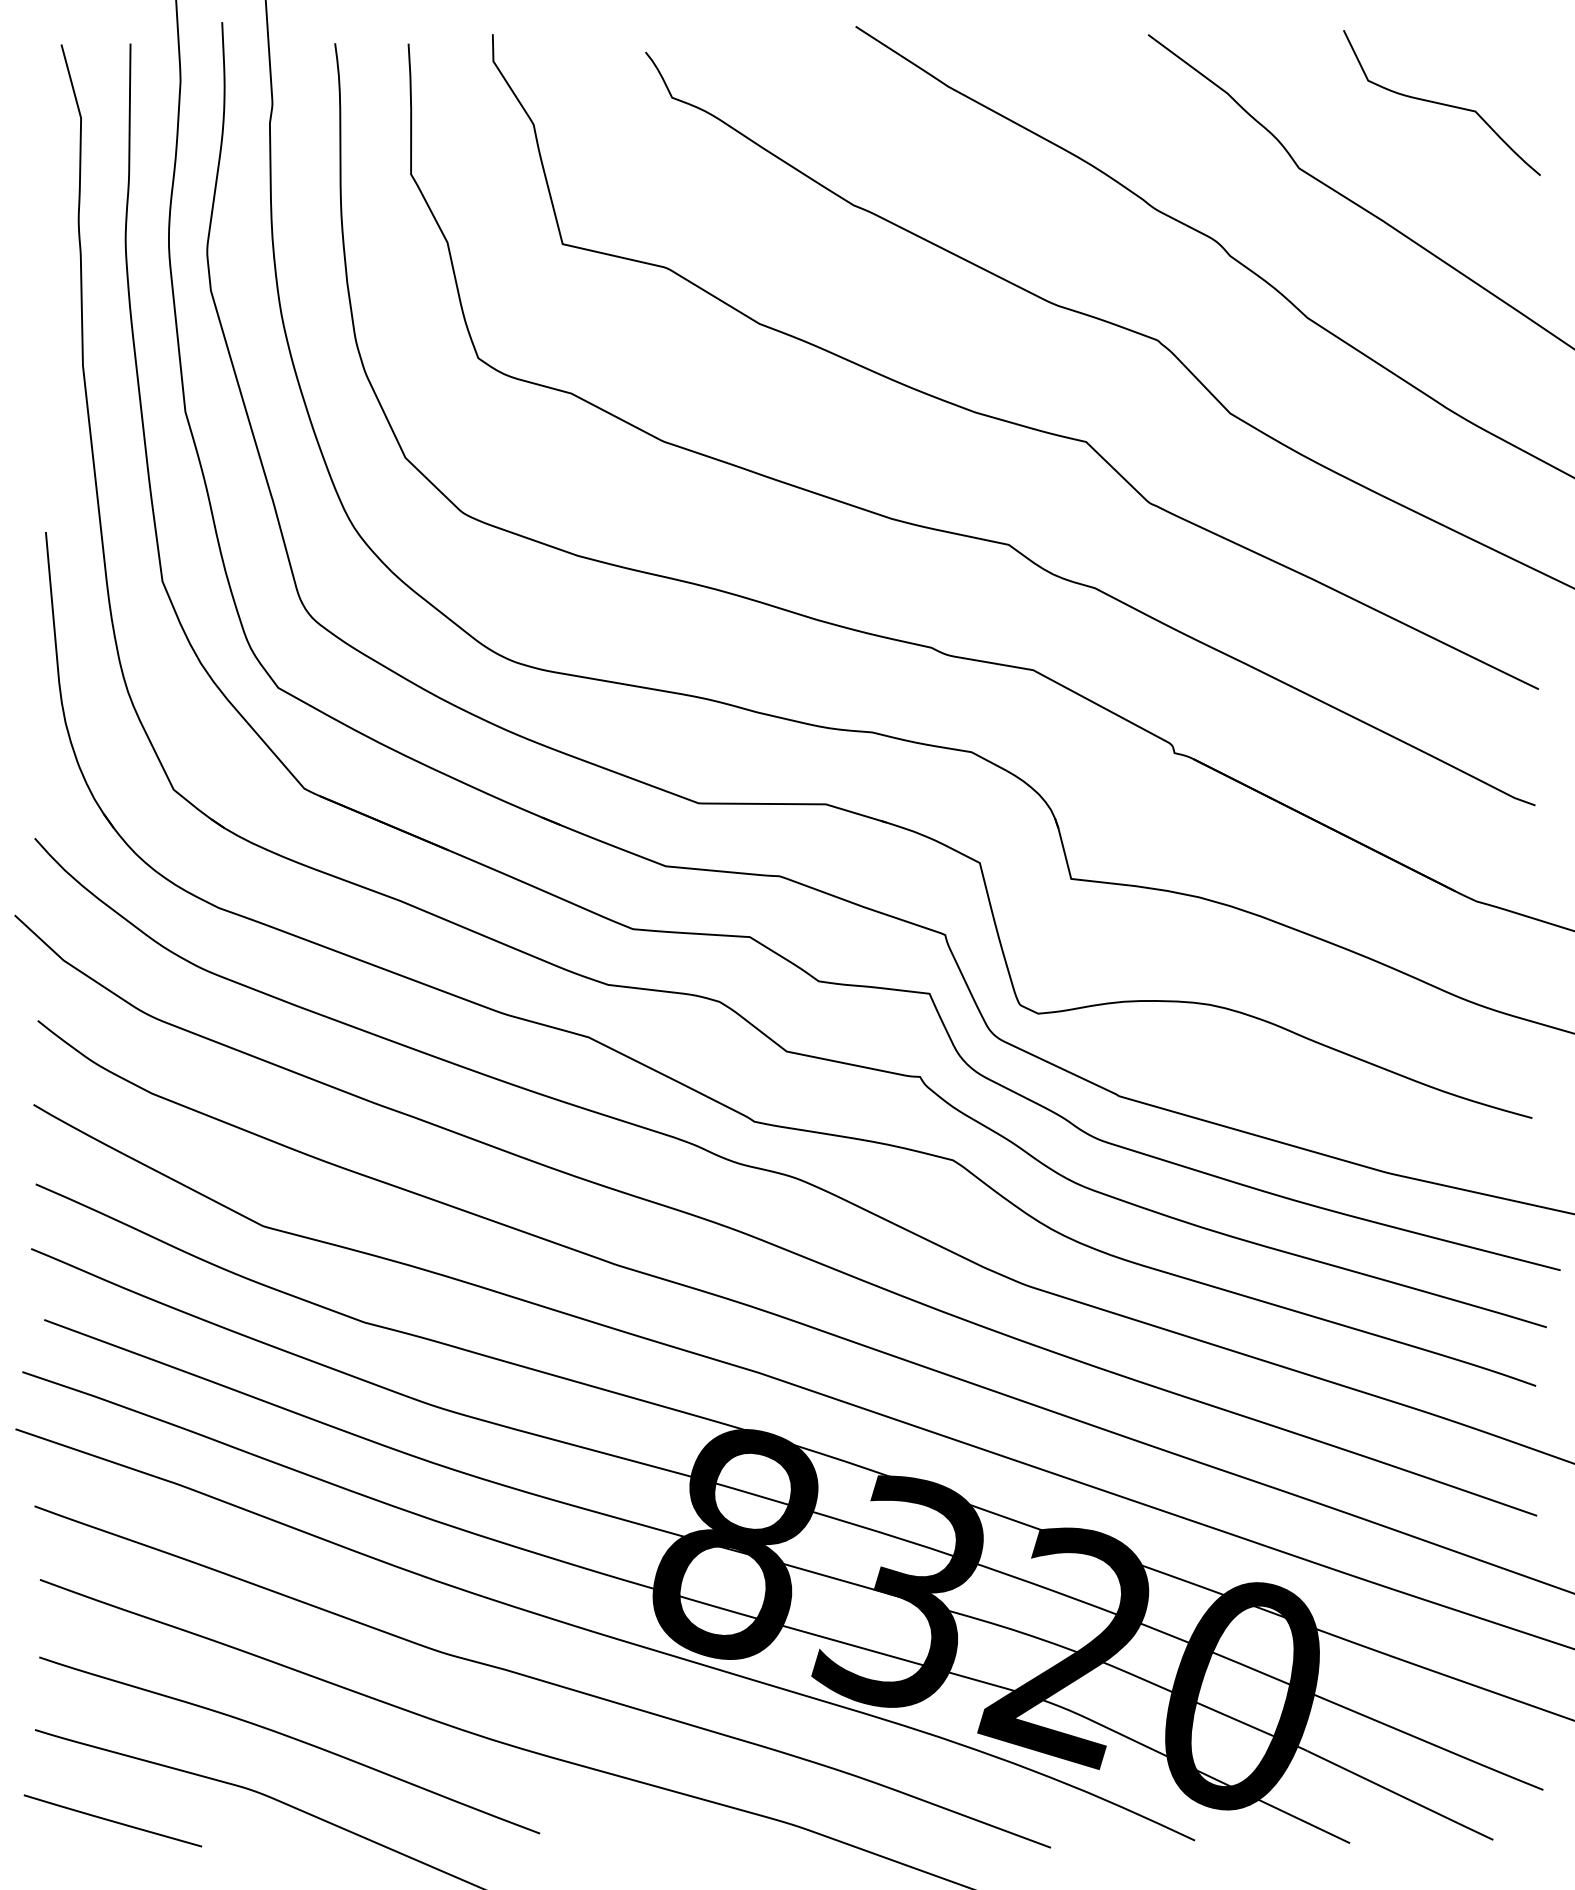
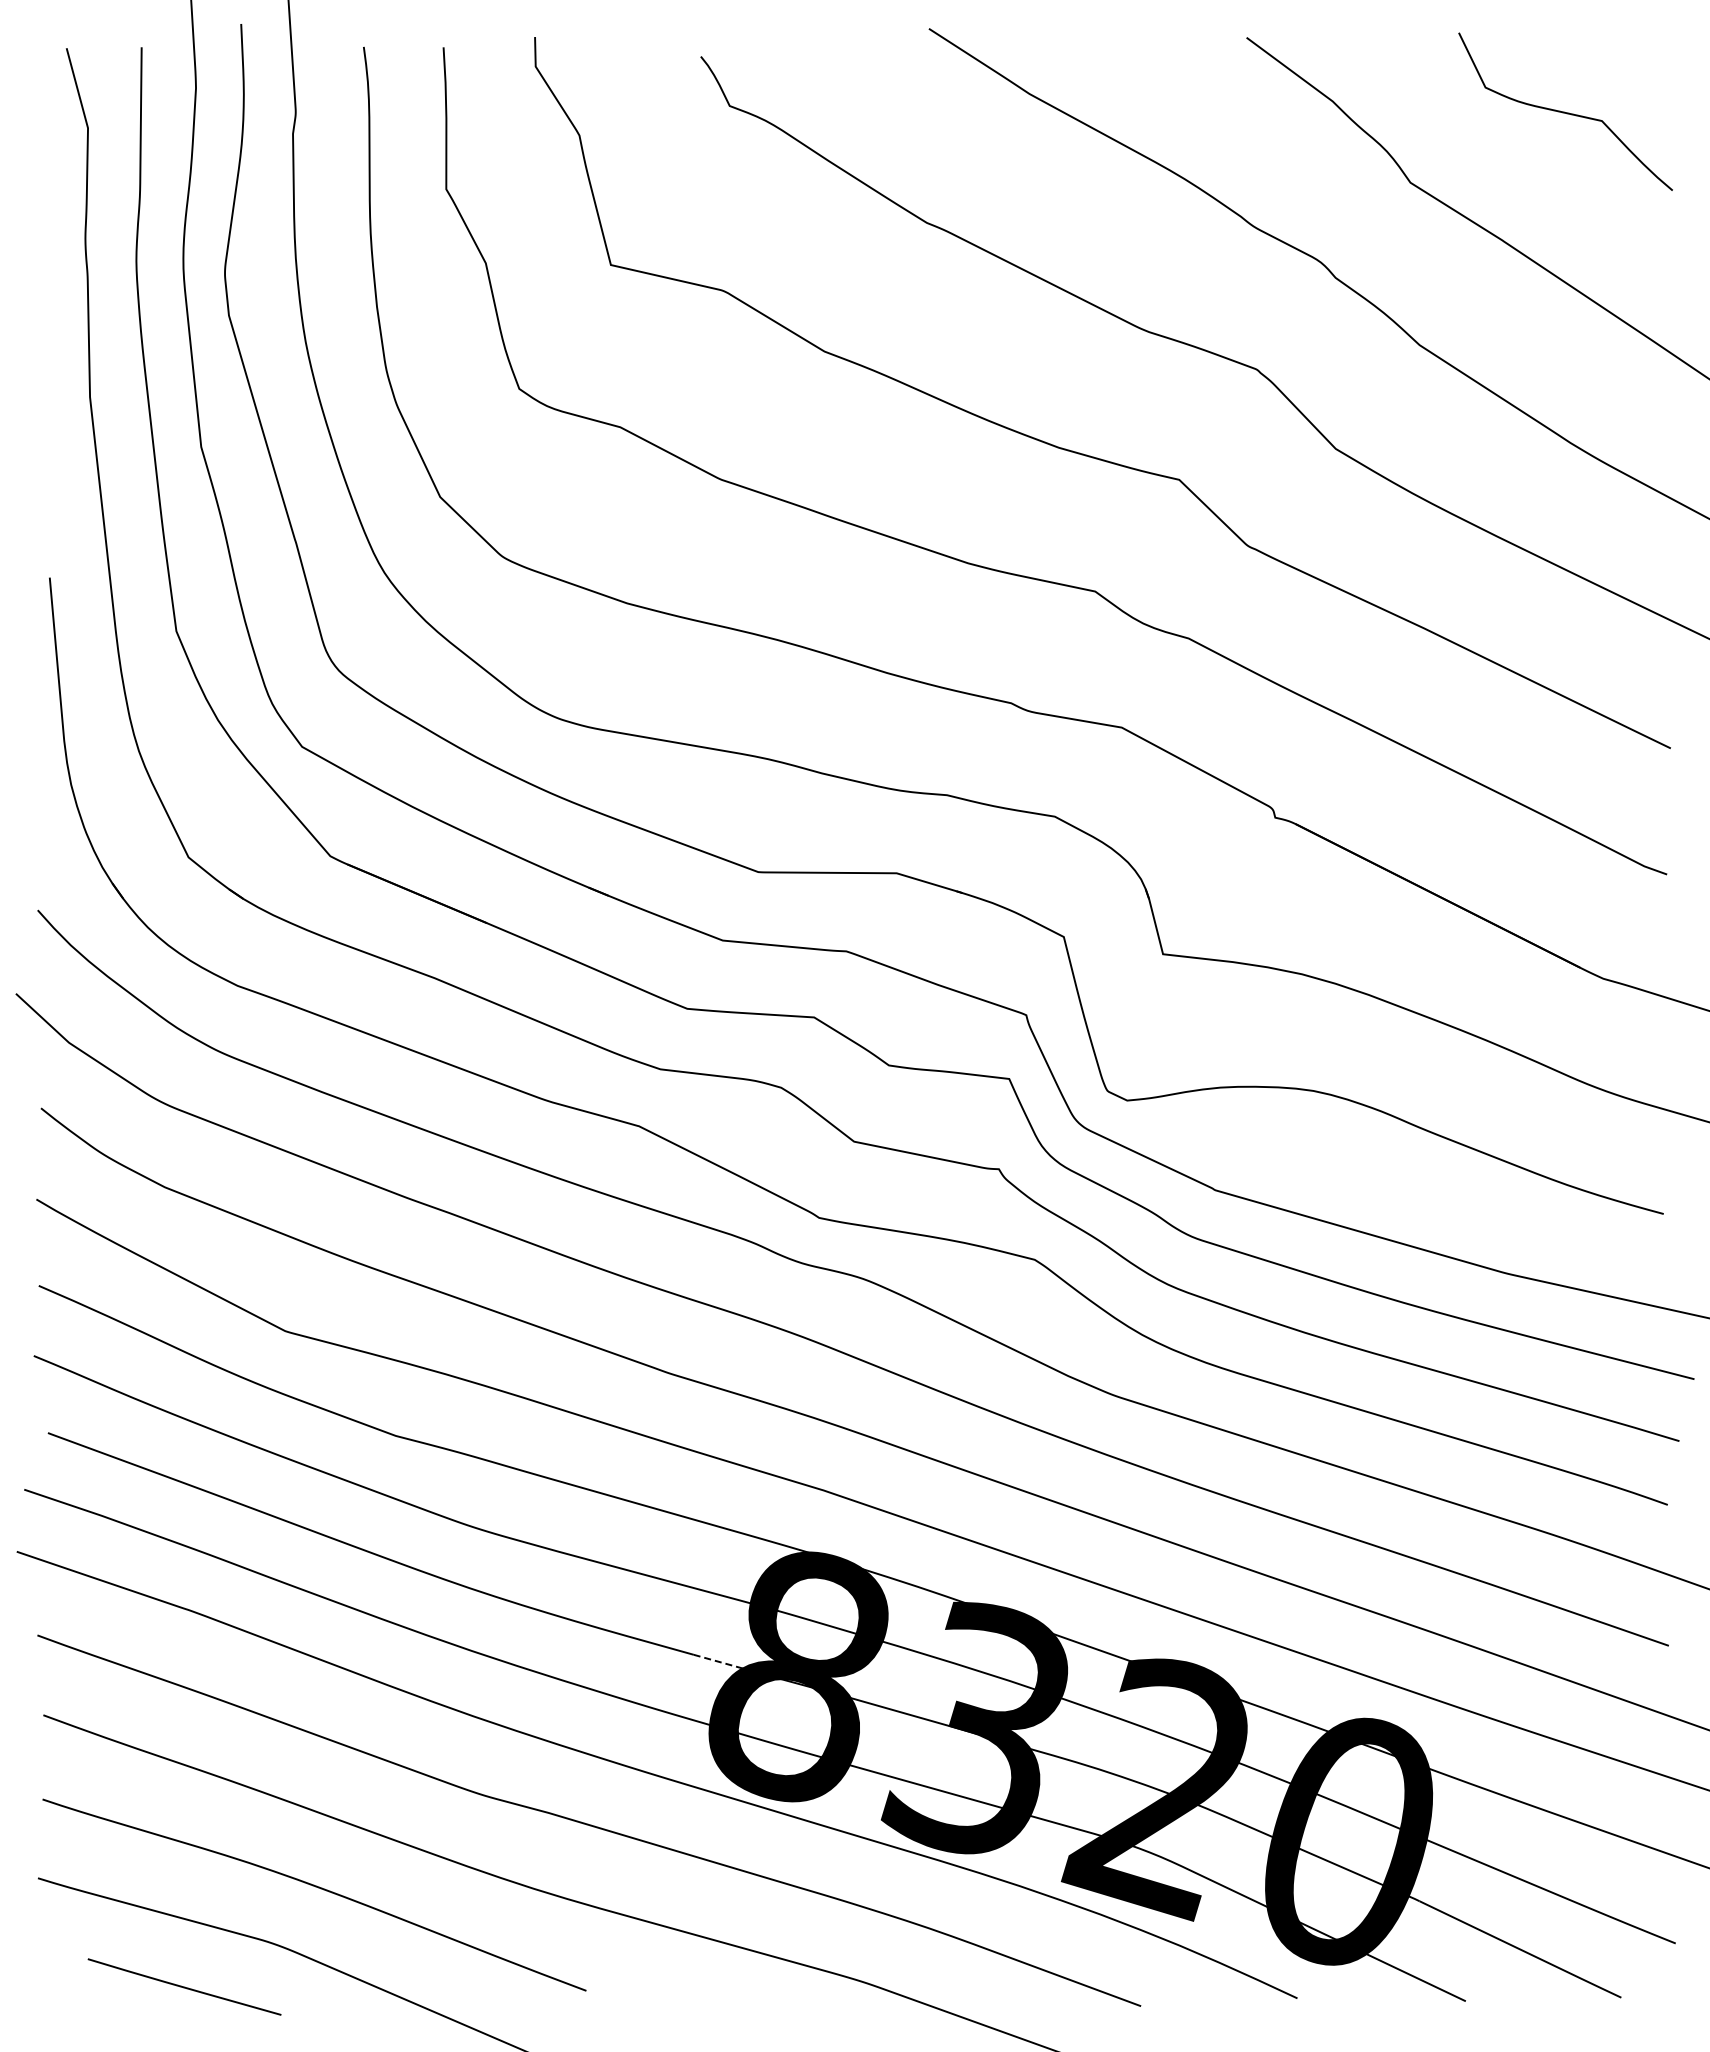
line: (660, 1530) -> (717, 1661), solid -> dashed
line: (112, 1820) -> (184, 1986), moved

